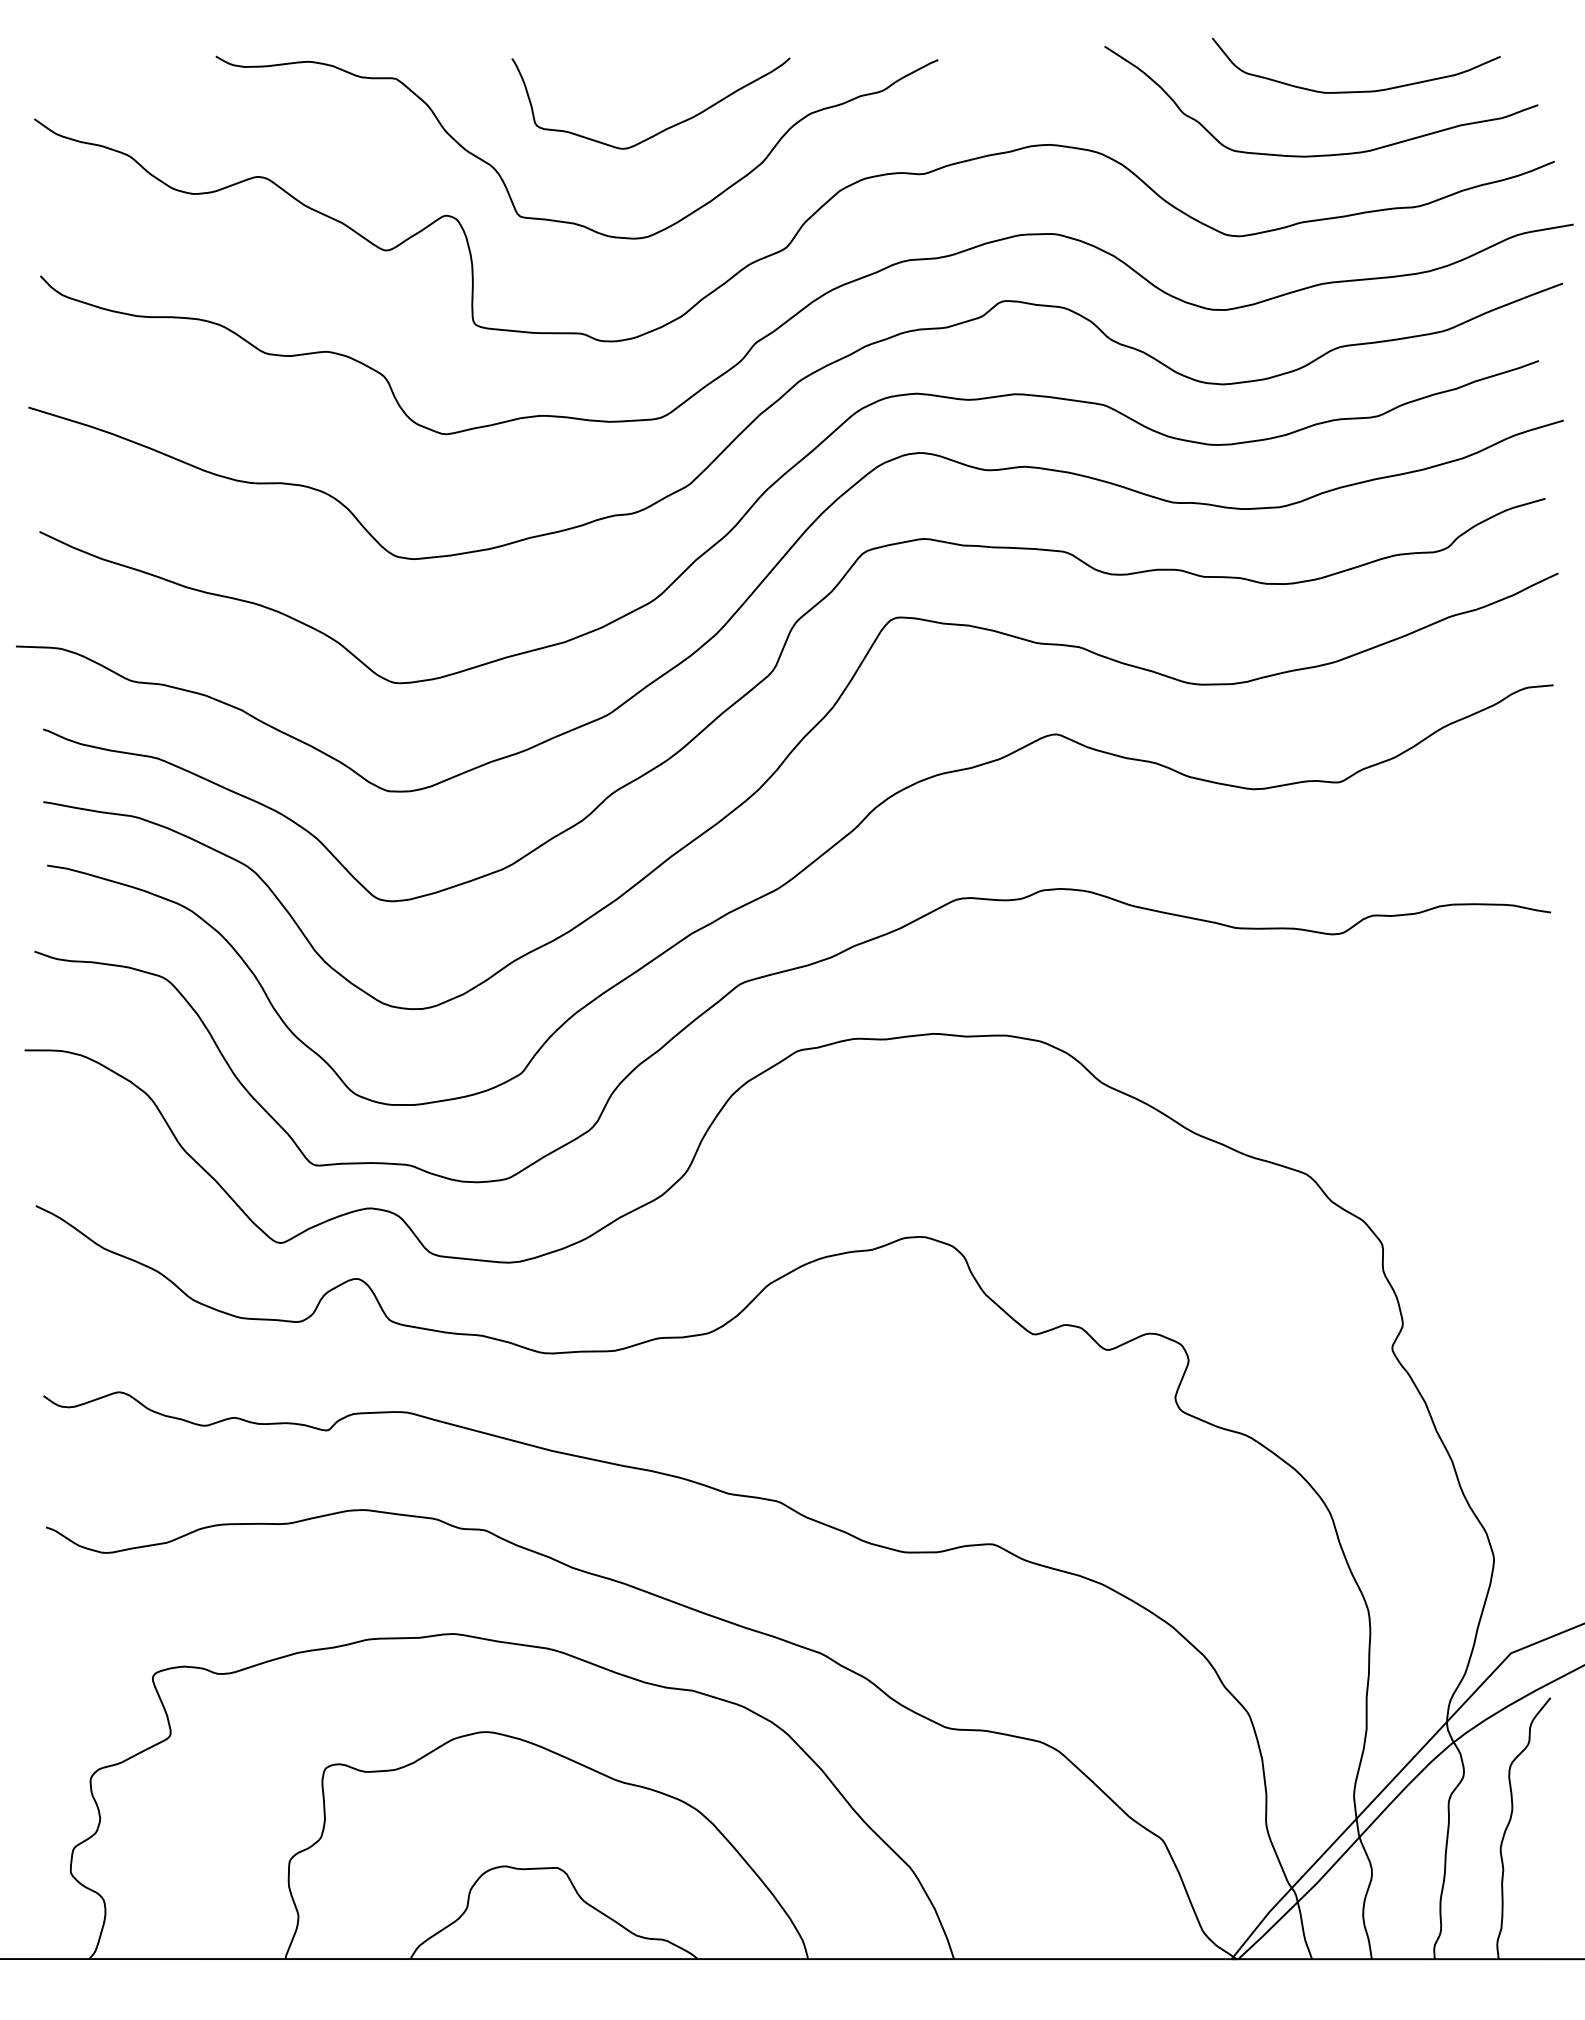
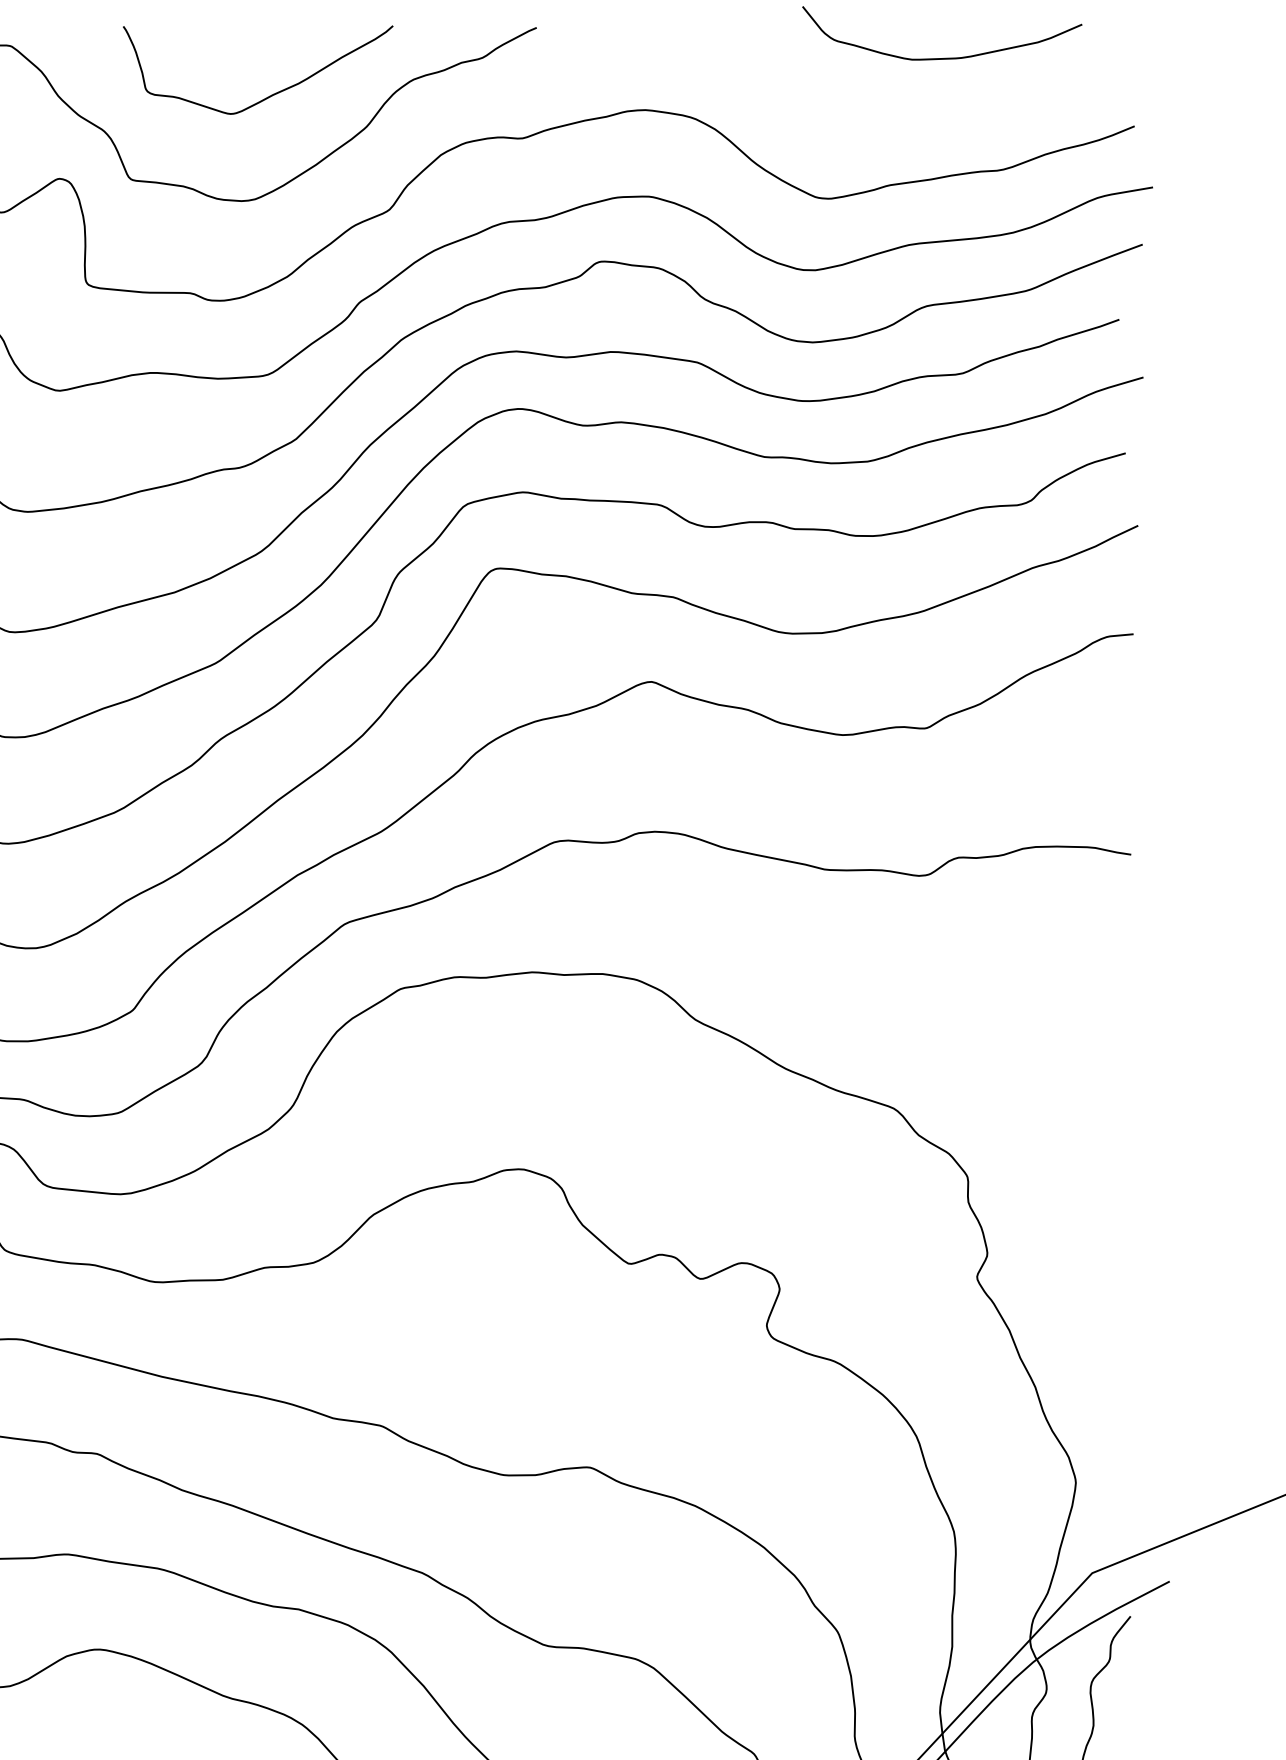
curve: (1321, 154) -> (908, 119), removed

